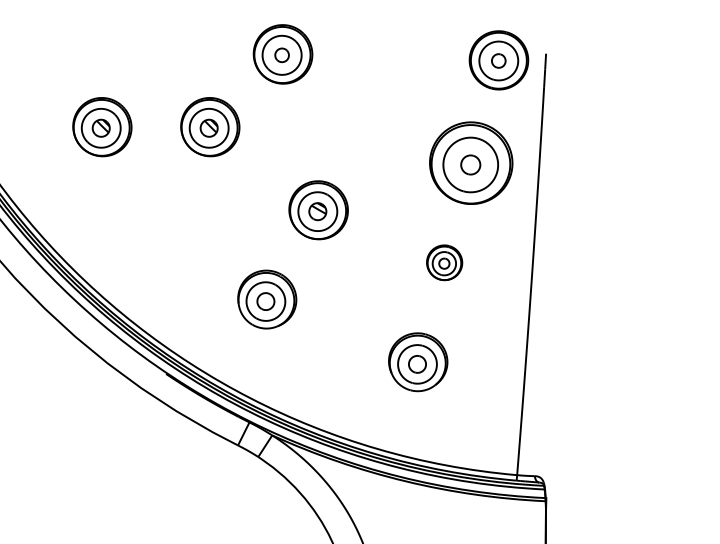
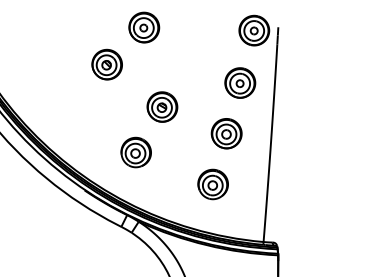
part: (100, 126) -> (51, 64), removed
part: (471, 162) -> (240, 82), size x0.71
part: (444, 262) -> (226, 133), size x1.67

